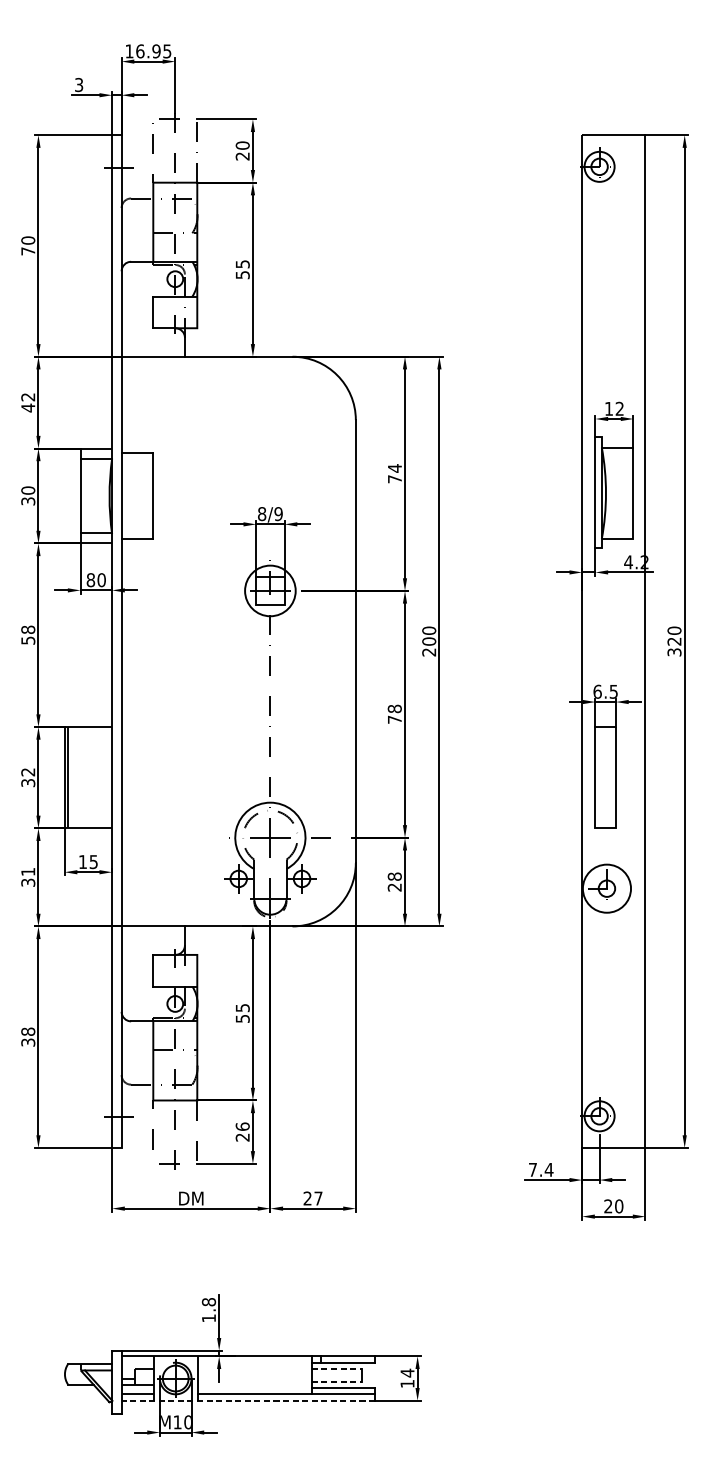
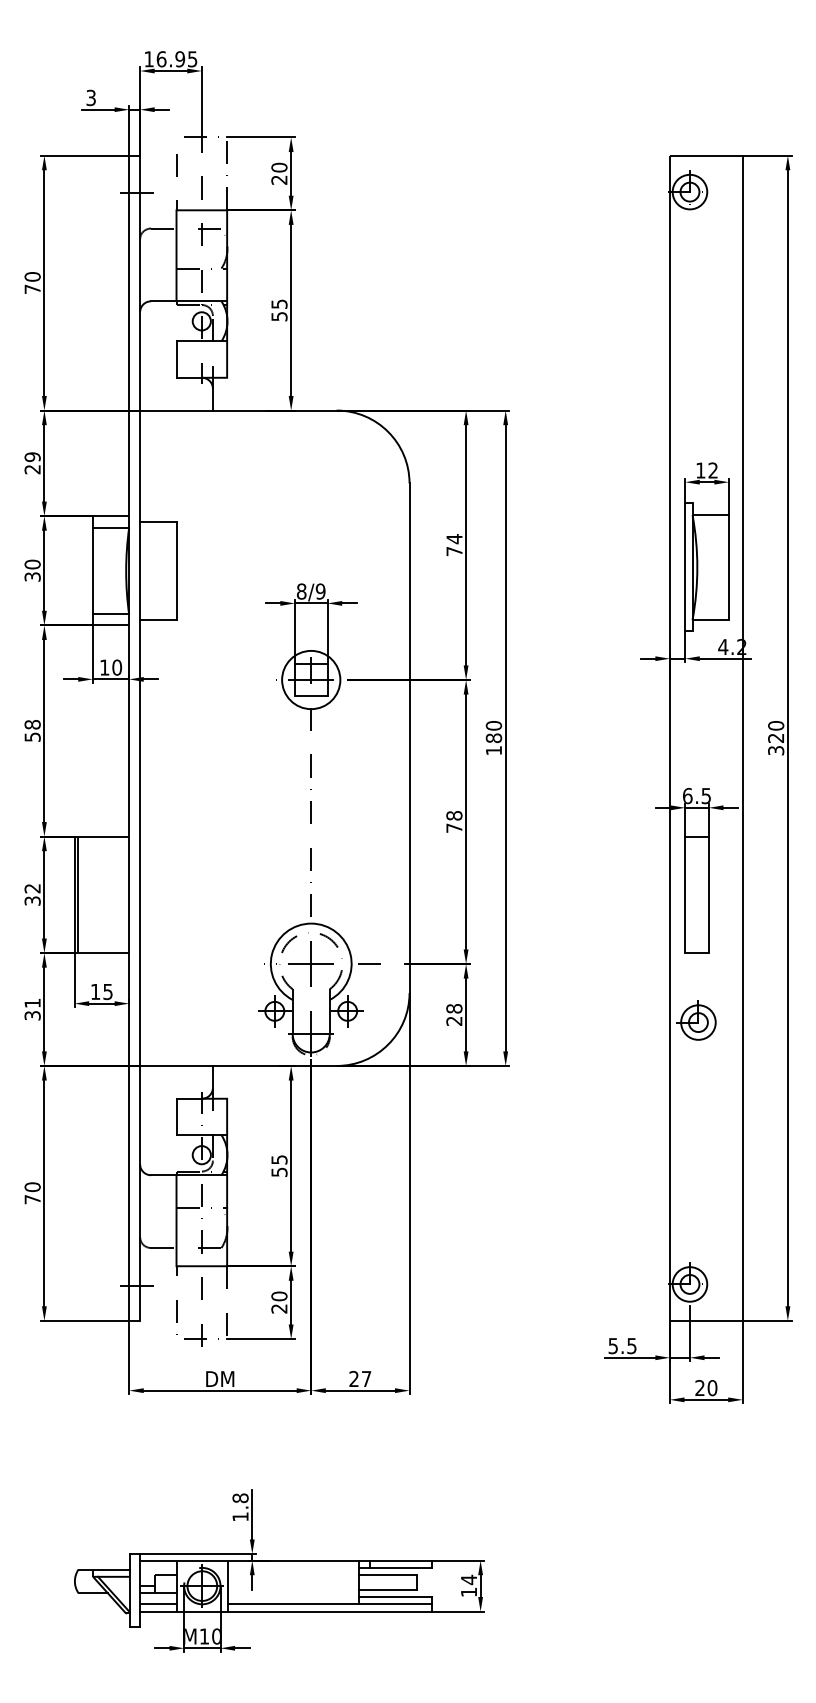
text: (28, 402) -> (32, 463), 42 -> 29
text: (90, 580) -> (104, 667), 80 -> 10
text: (428, 646) -> (493, 744), 200 -> 180
circle: (607, 888) -> (698, 1022), size x0.62
text: (28, 1037) -> (32, 1193), 38 -> 70
text: (242, 1126) -> (279, 1296), 26 -> 20
text: (540, 1170) -> (622, 1346), 7.4 -> 5.5
line: (337, 1369) -> (388, 1575), dashed -> solid
line: (337, 1381) -> (388, 1589), dashed -> solid
line: (248, 1400) -> (286, 1611), dashed -> solid

